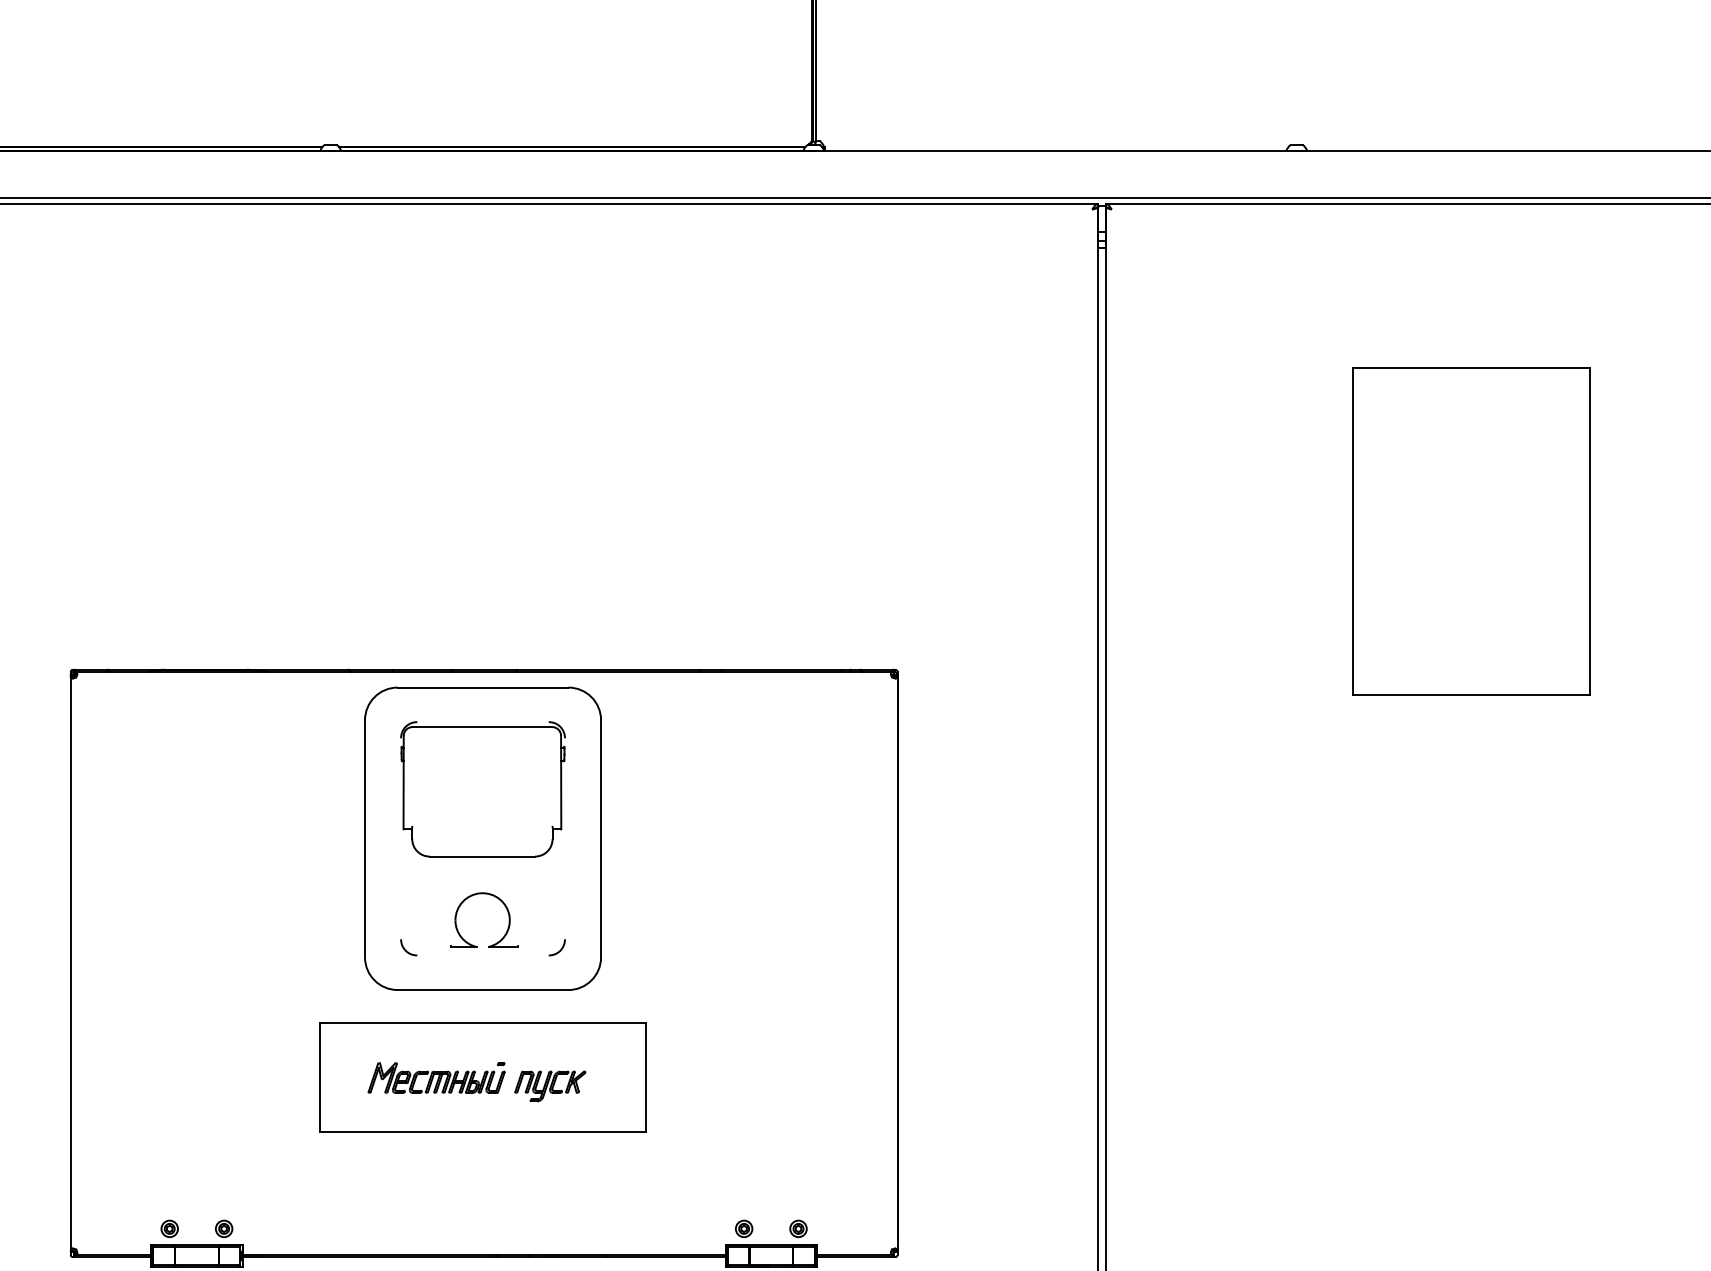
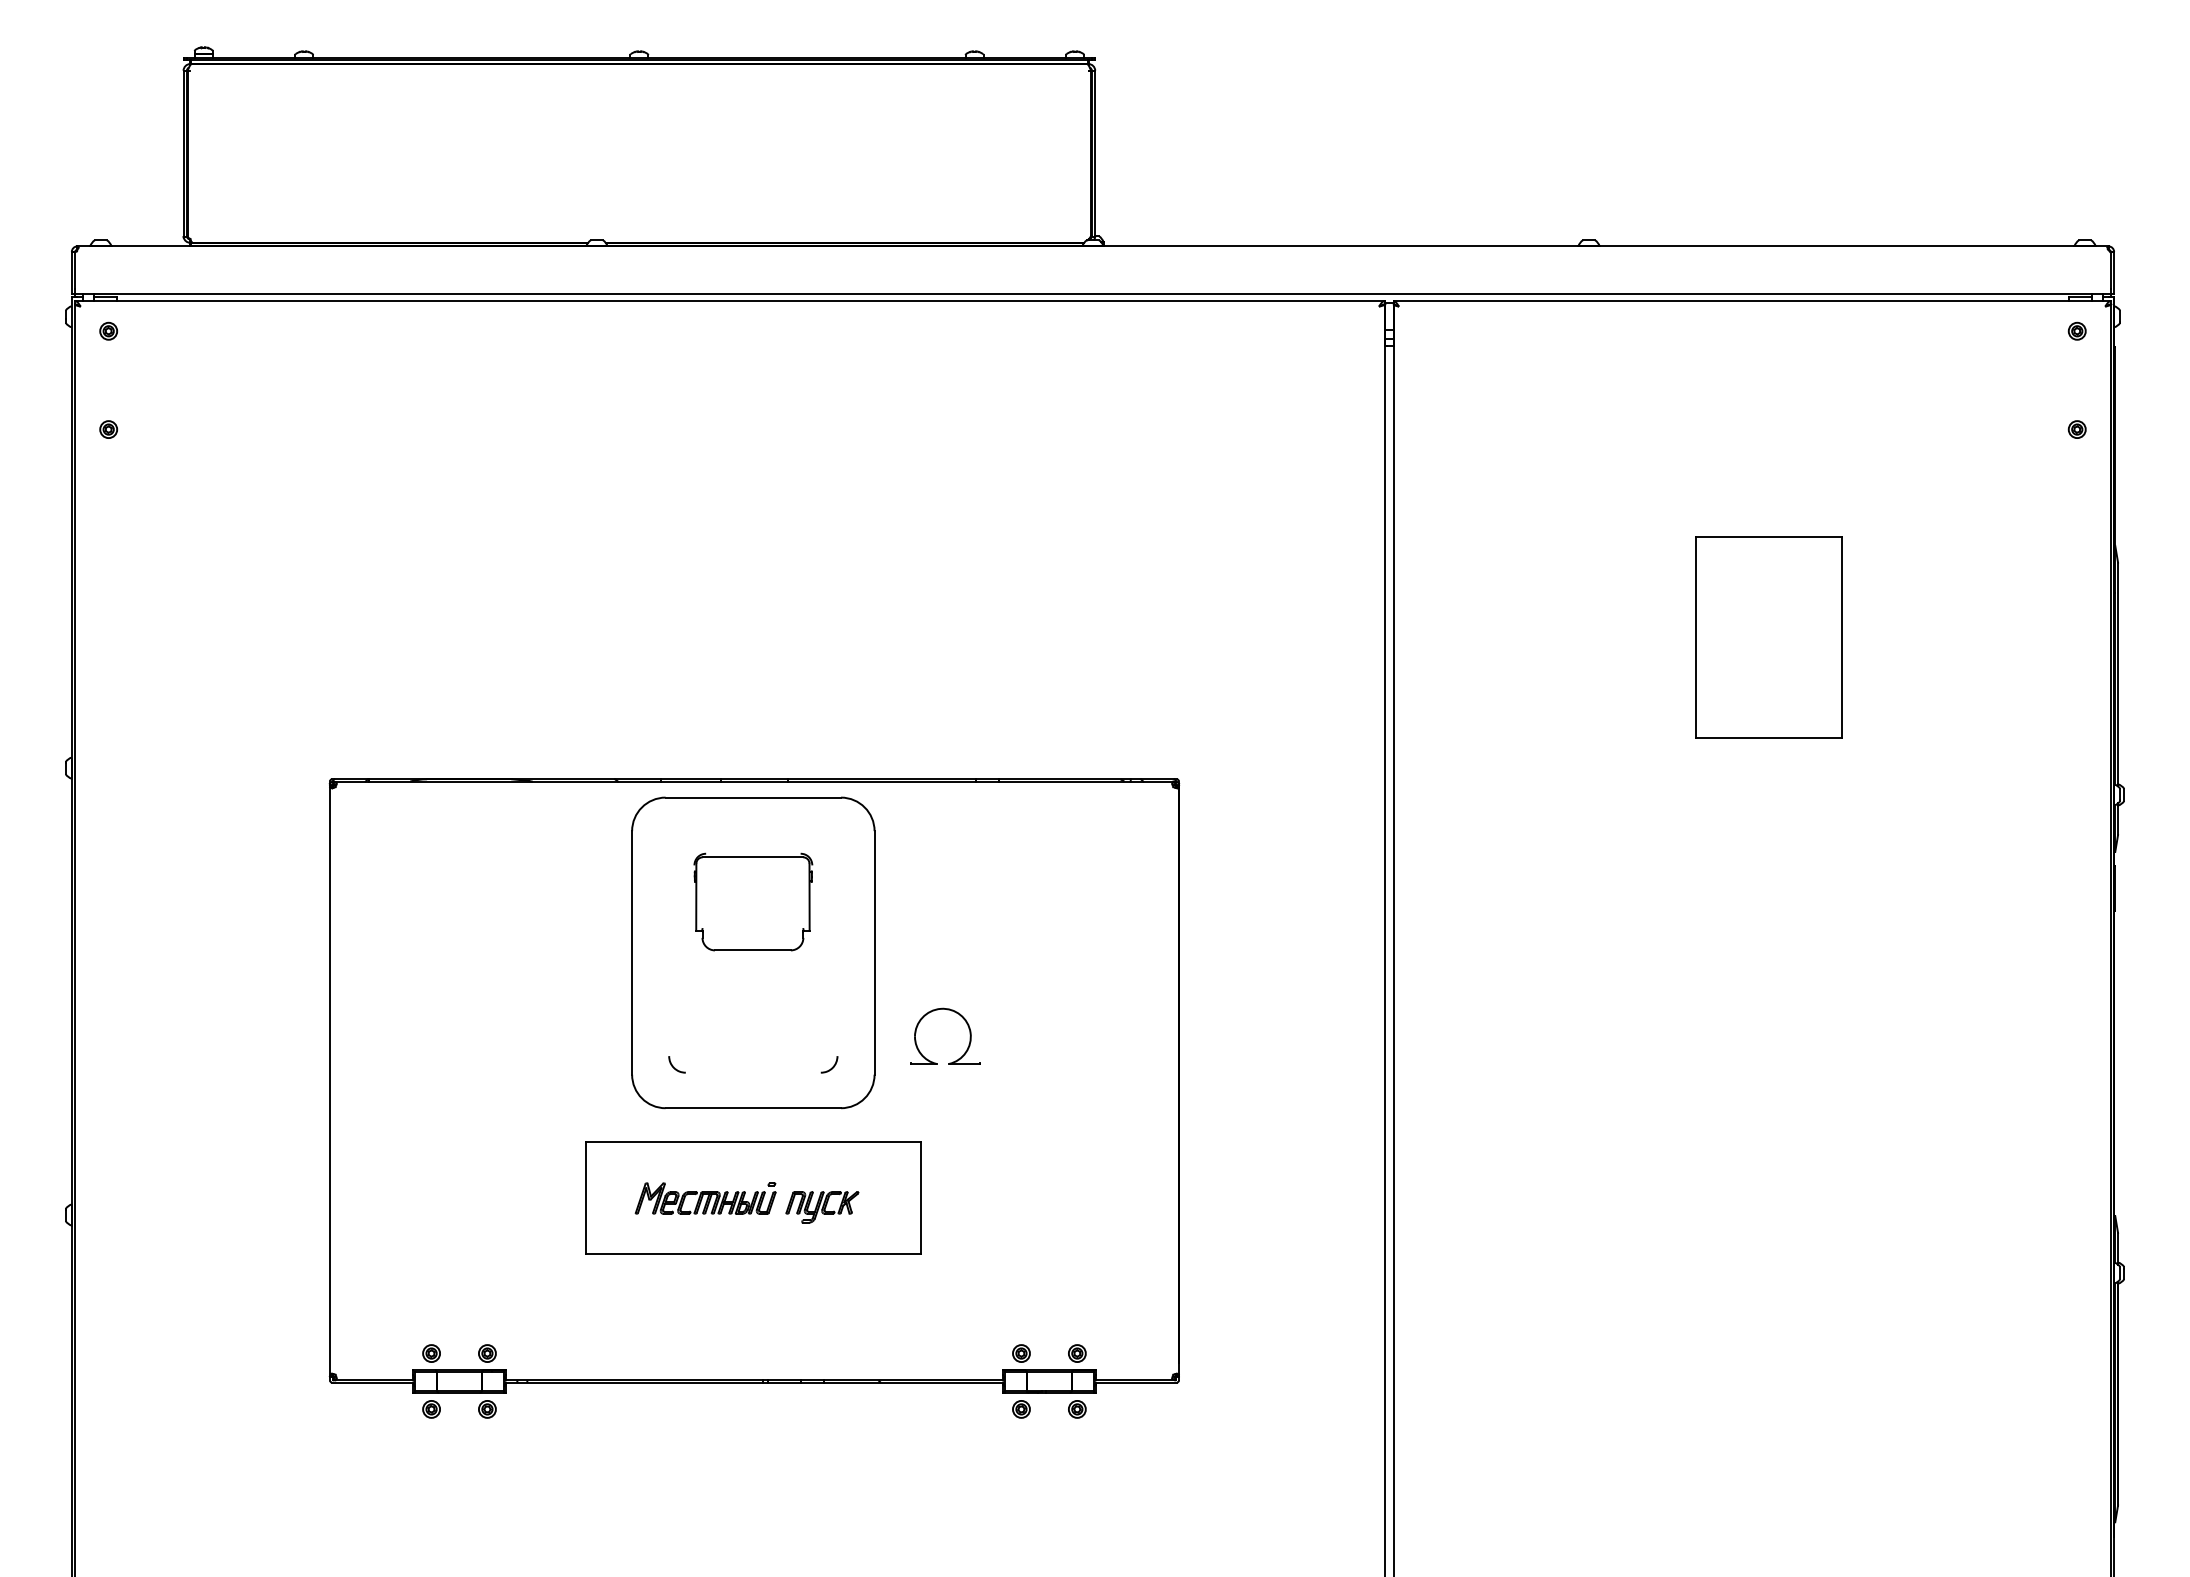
part: (1471, 531) -> (1768, 637), size x0.6
part: (483, 788) -> (753, 901), size x0.7
part: (506, 910) -> (967, 1026), moved

